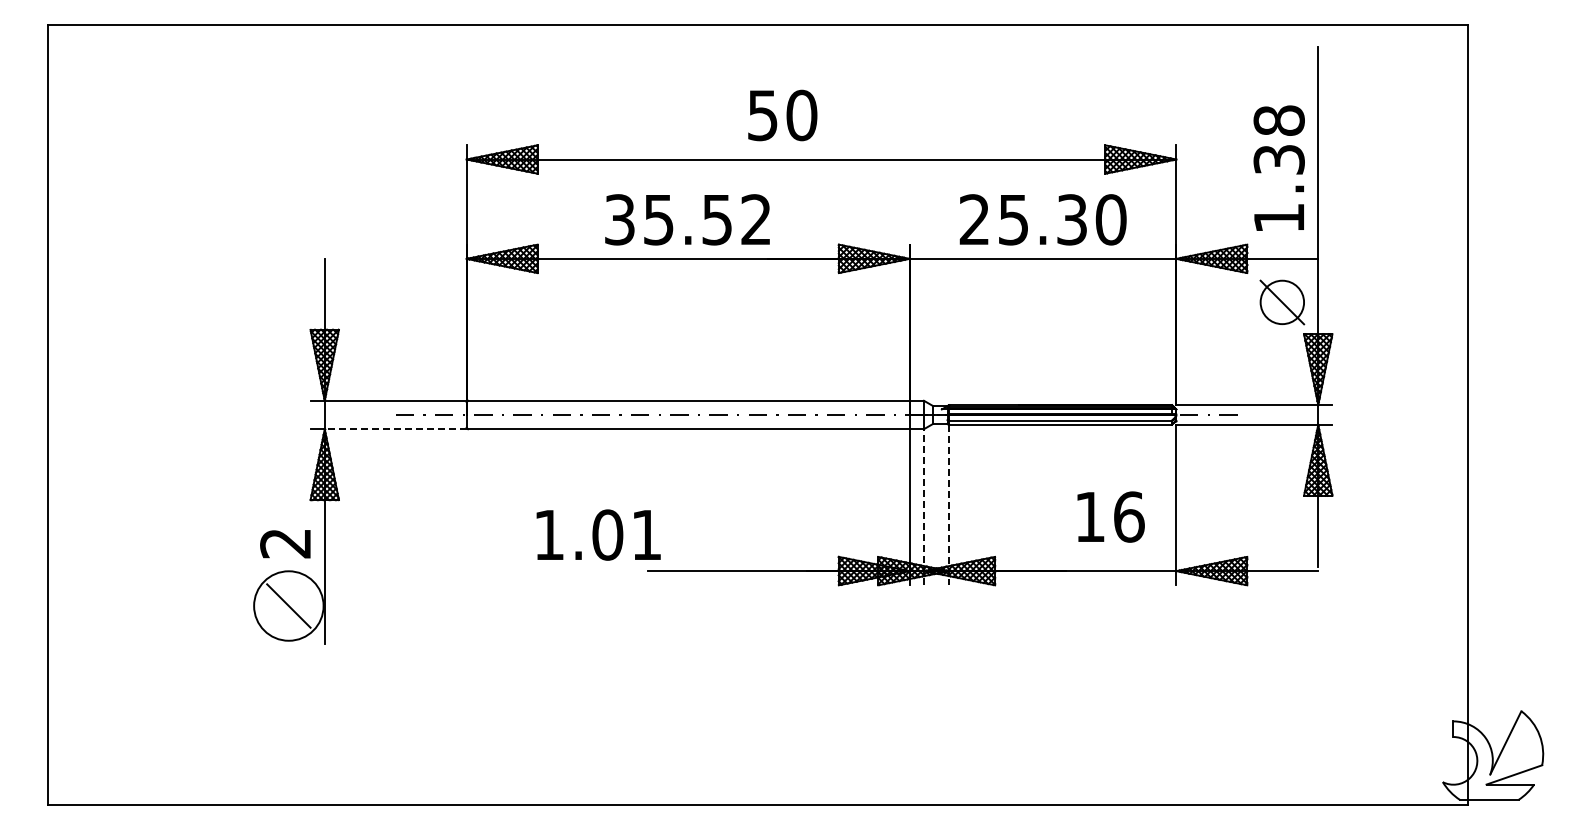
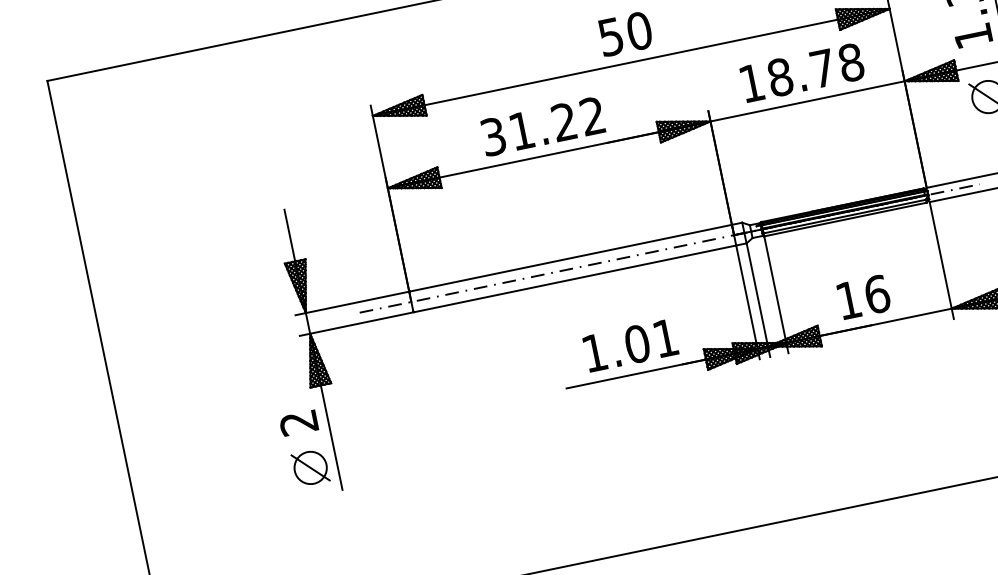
text: (782, 115) -> (625, 34), moved
text: (687, 219) -> (542, 126), 35.52 -> 31.22
text: (1042, 219) -> (801, 72), 25.30 -> 18.78
line: (395, 429) -> (361, 323), dashed -> solid
line: (949, 505) -> (776, 295), dashed -> solid
line: (924, 506) -> (758, 299), dashed -> solid
text: (1110, 516) -> (863, 296), moved
text: (598, 534) -> (630, 345), moved
circle: (288, 605) -> (310, 467), size x0.62

